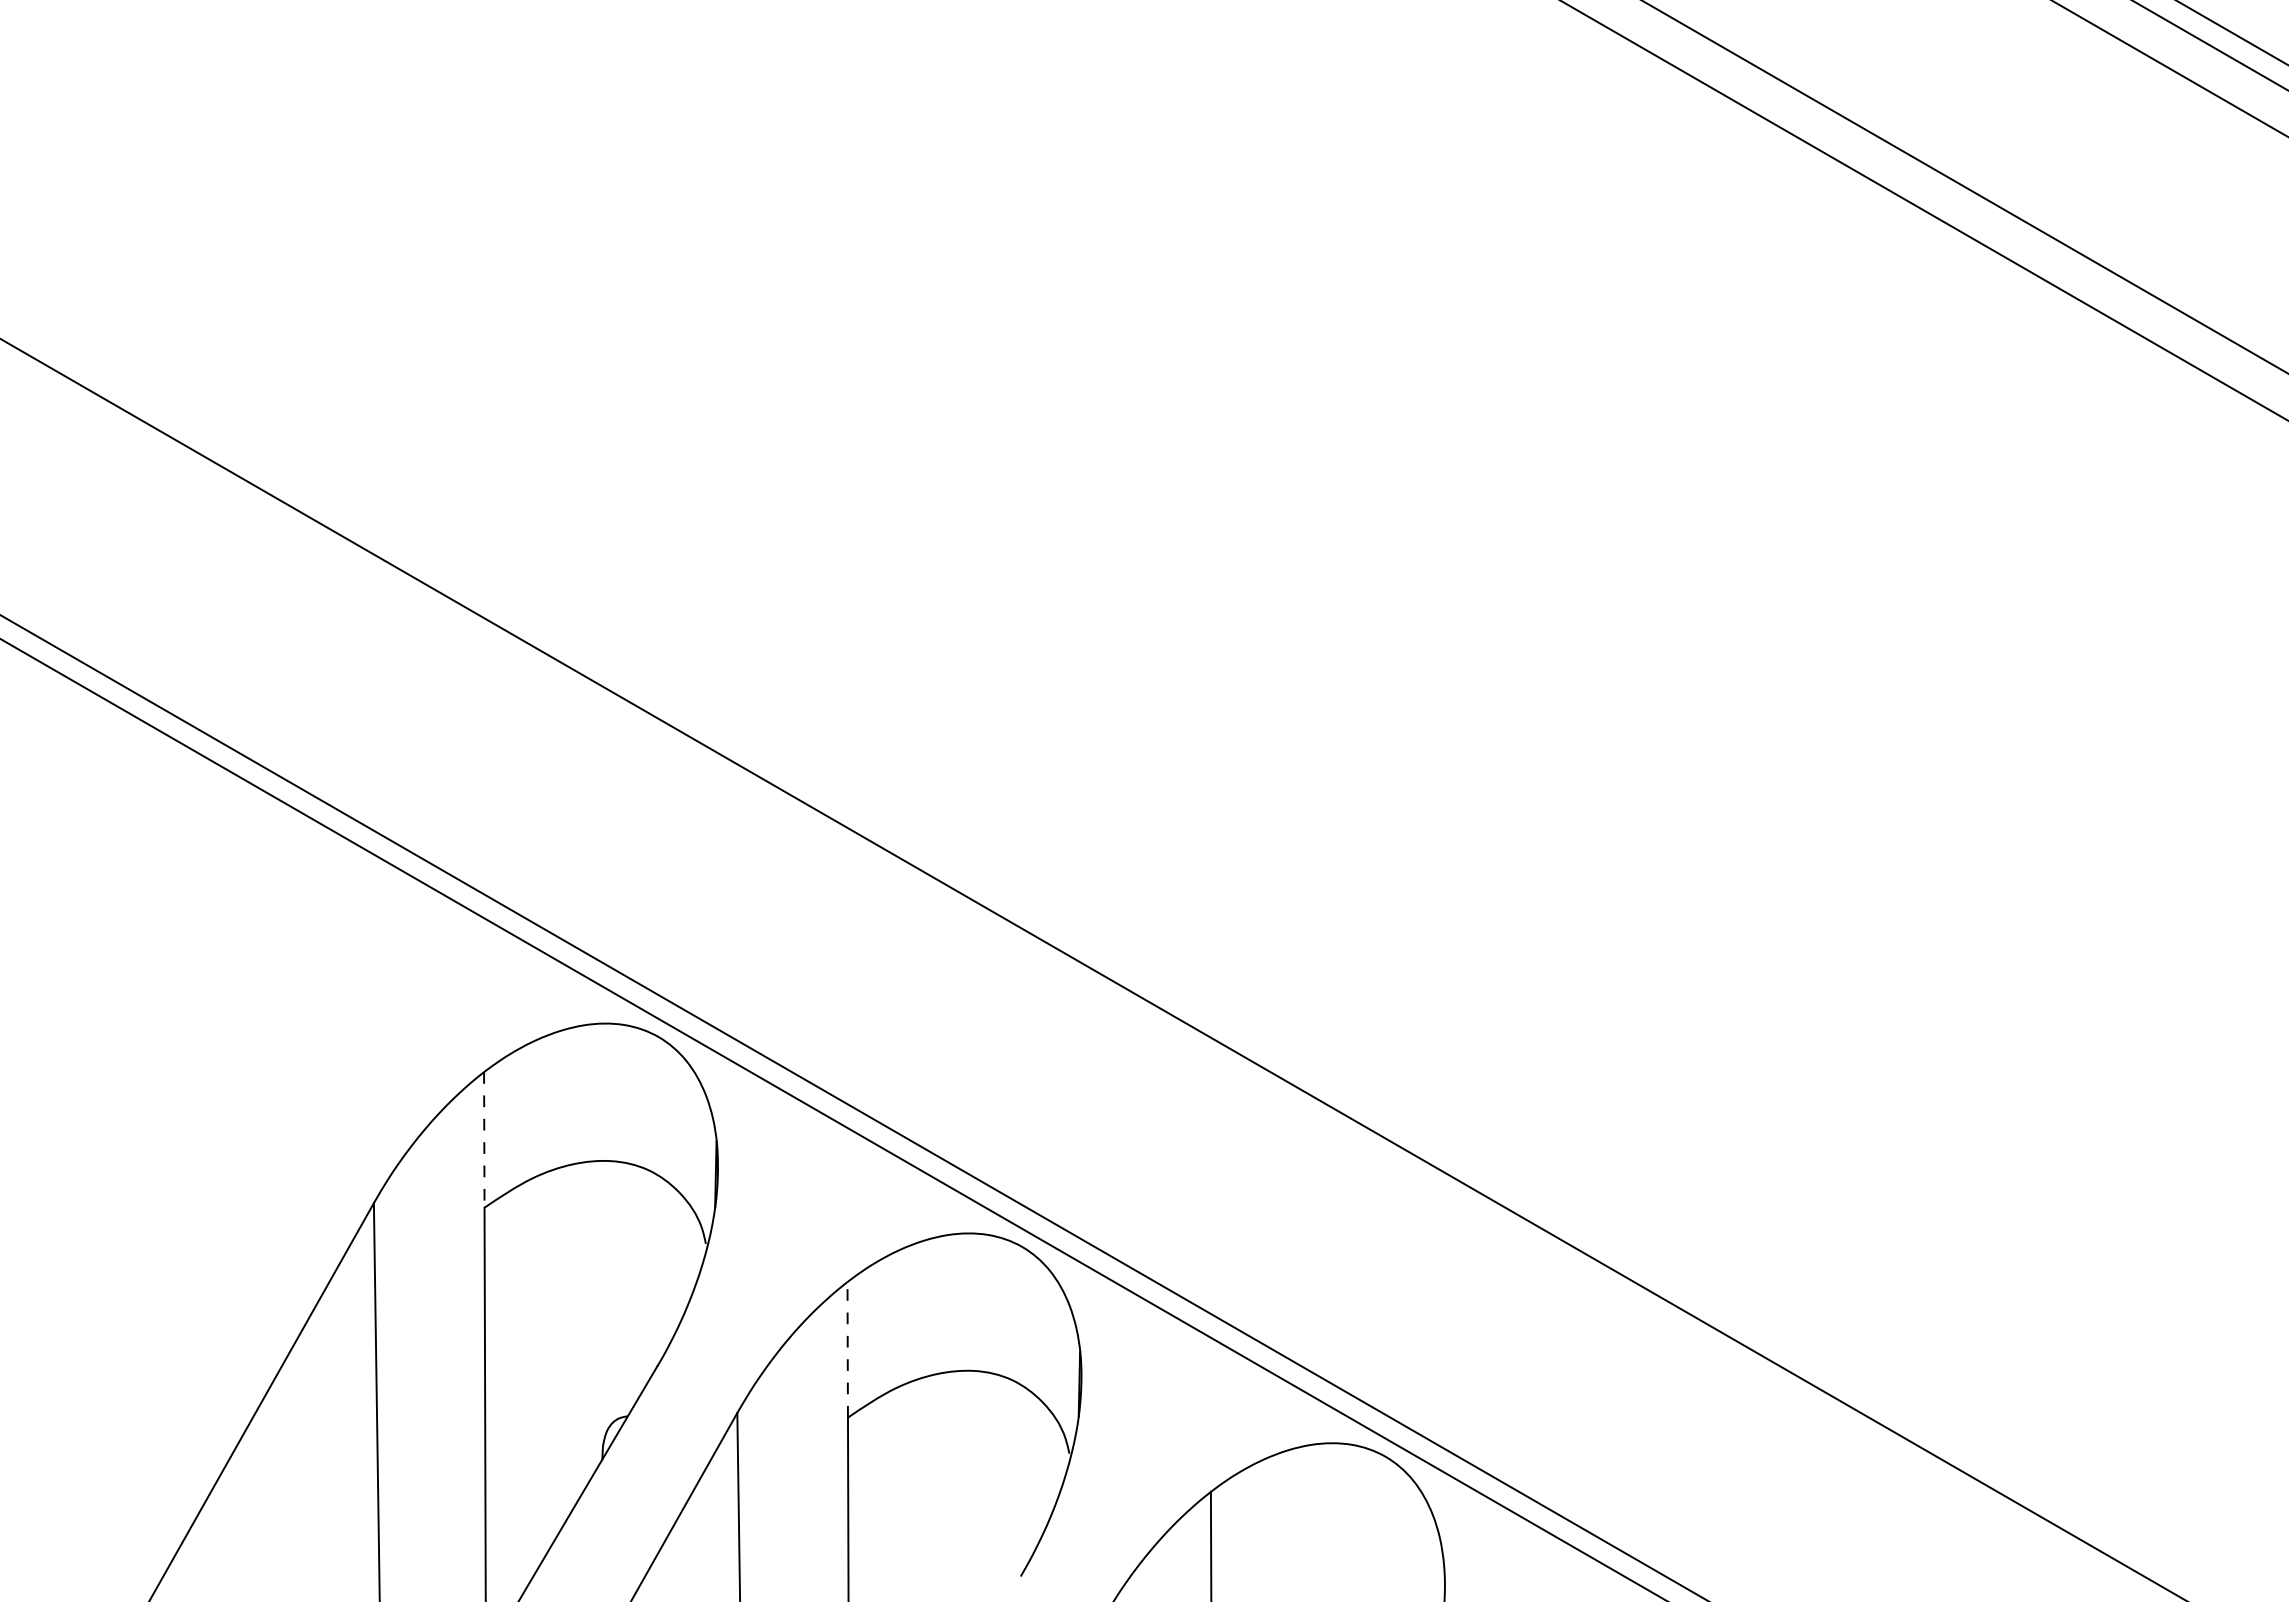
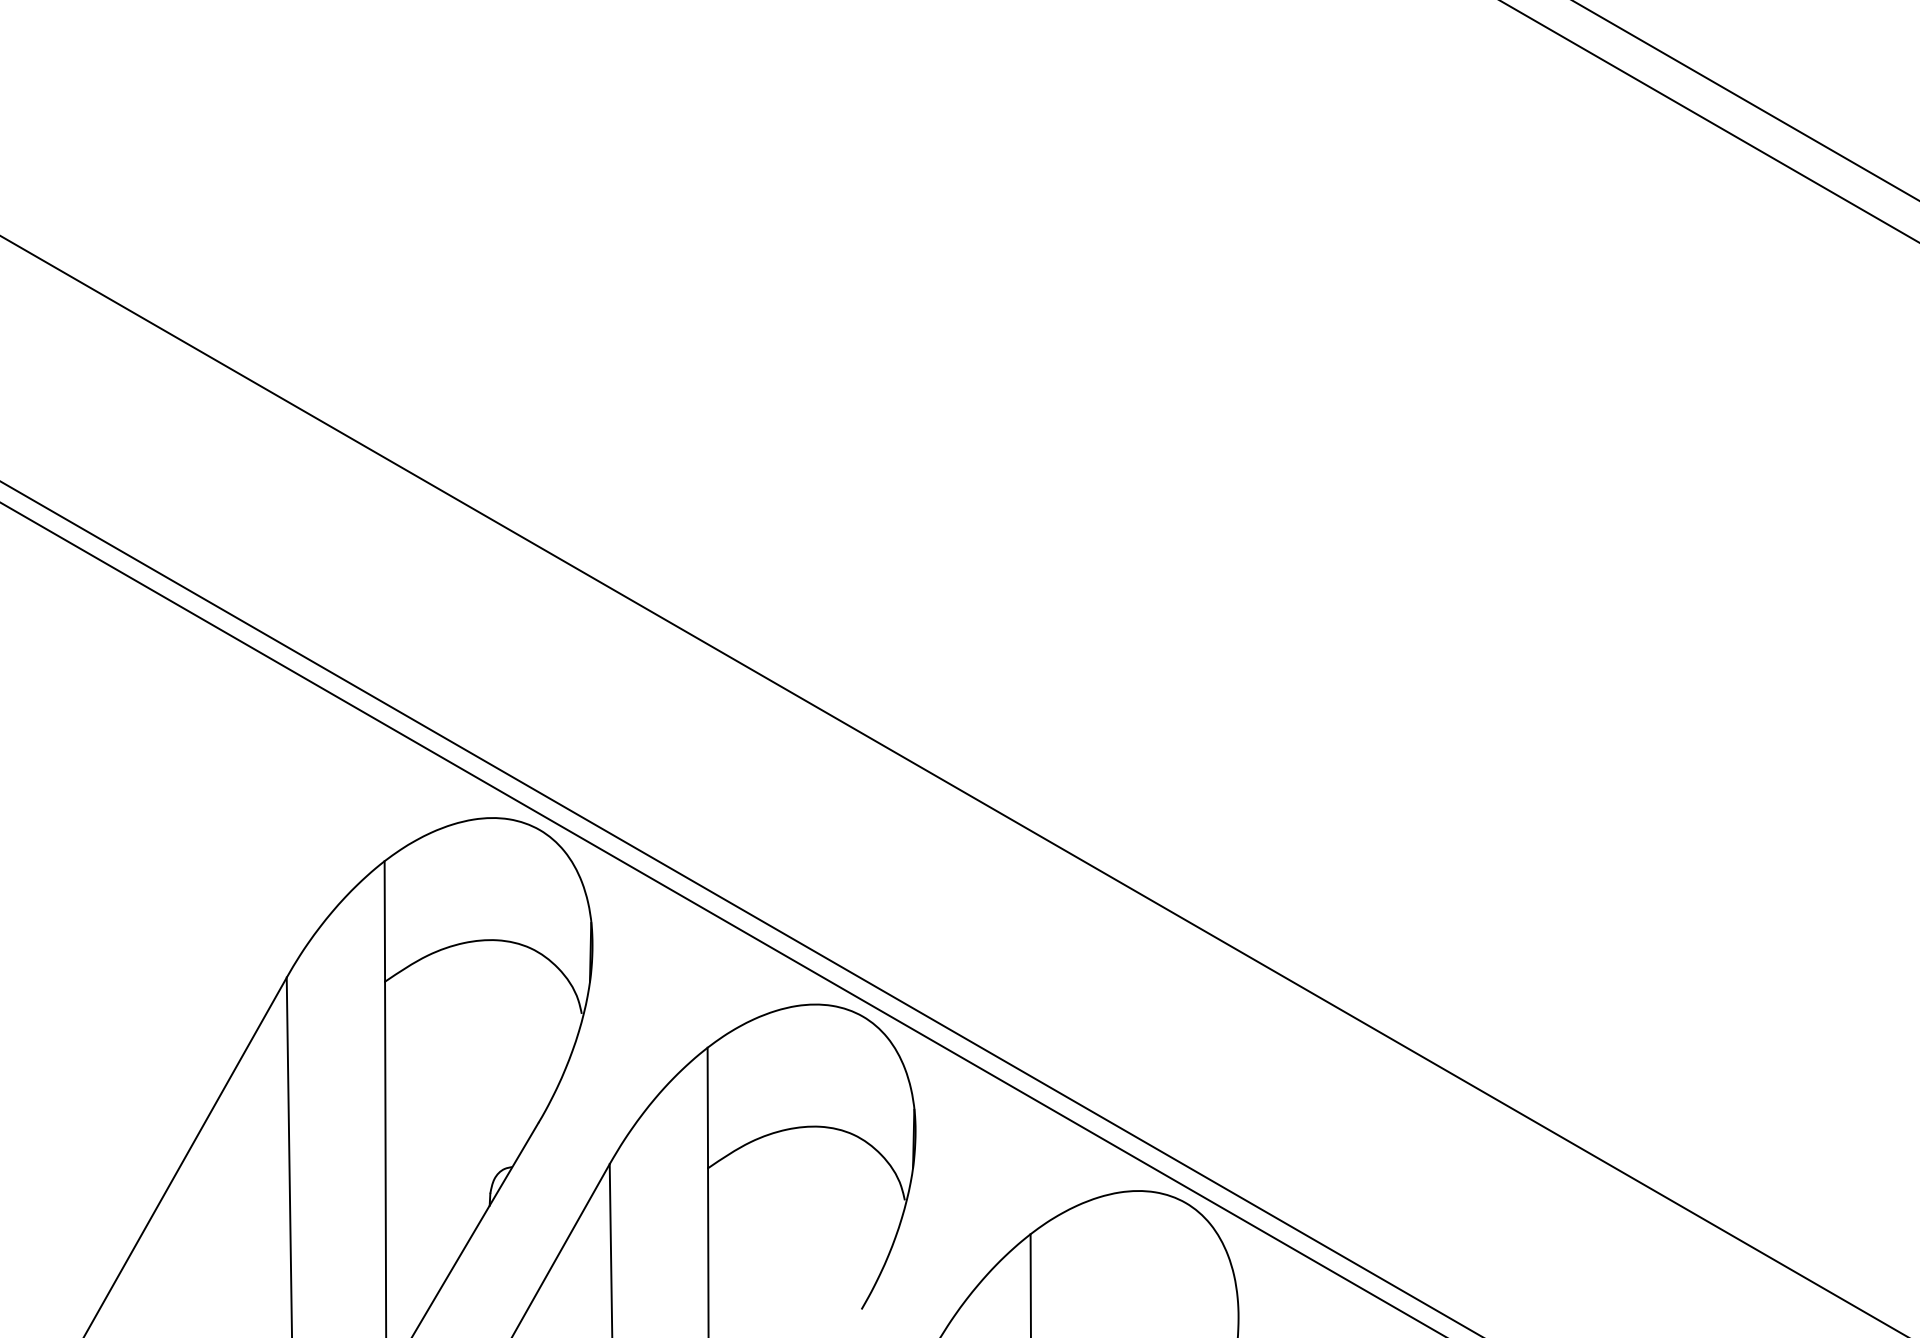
line: (484, 1139) -> (385, 921), dashed -> solid
line: (847, 1349) -> (707, 1107), dashed -> solid

